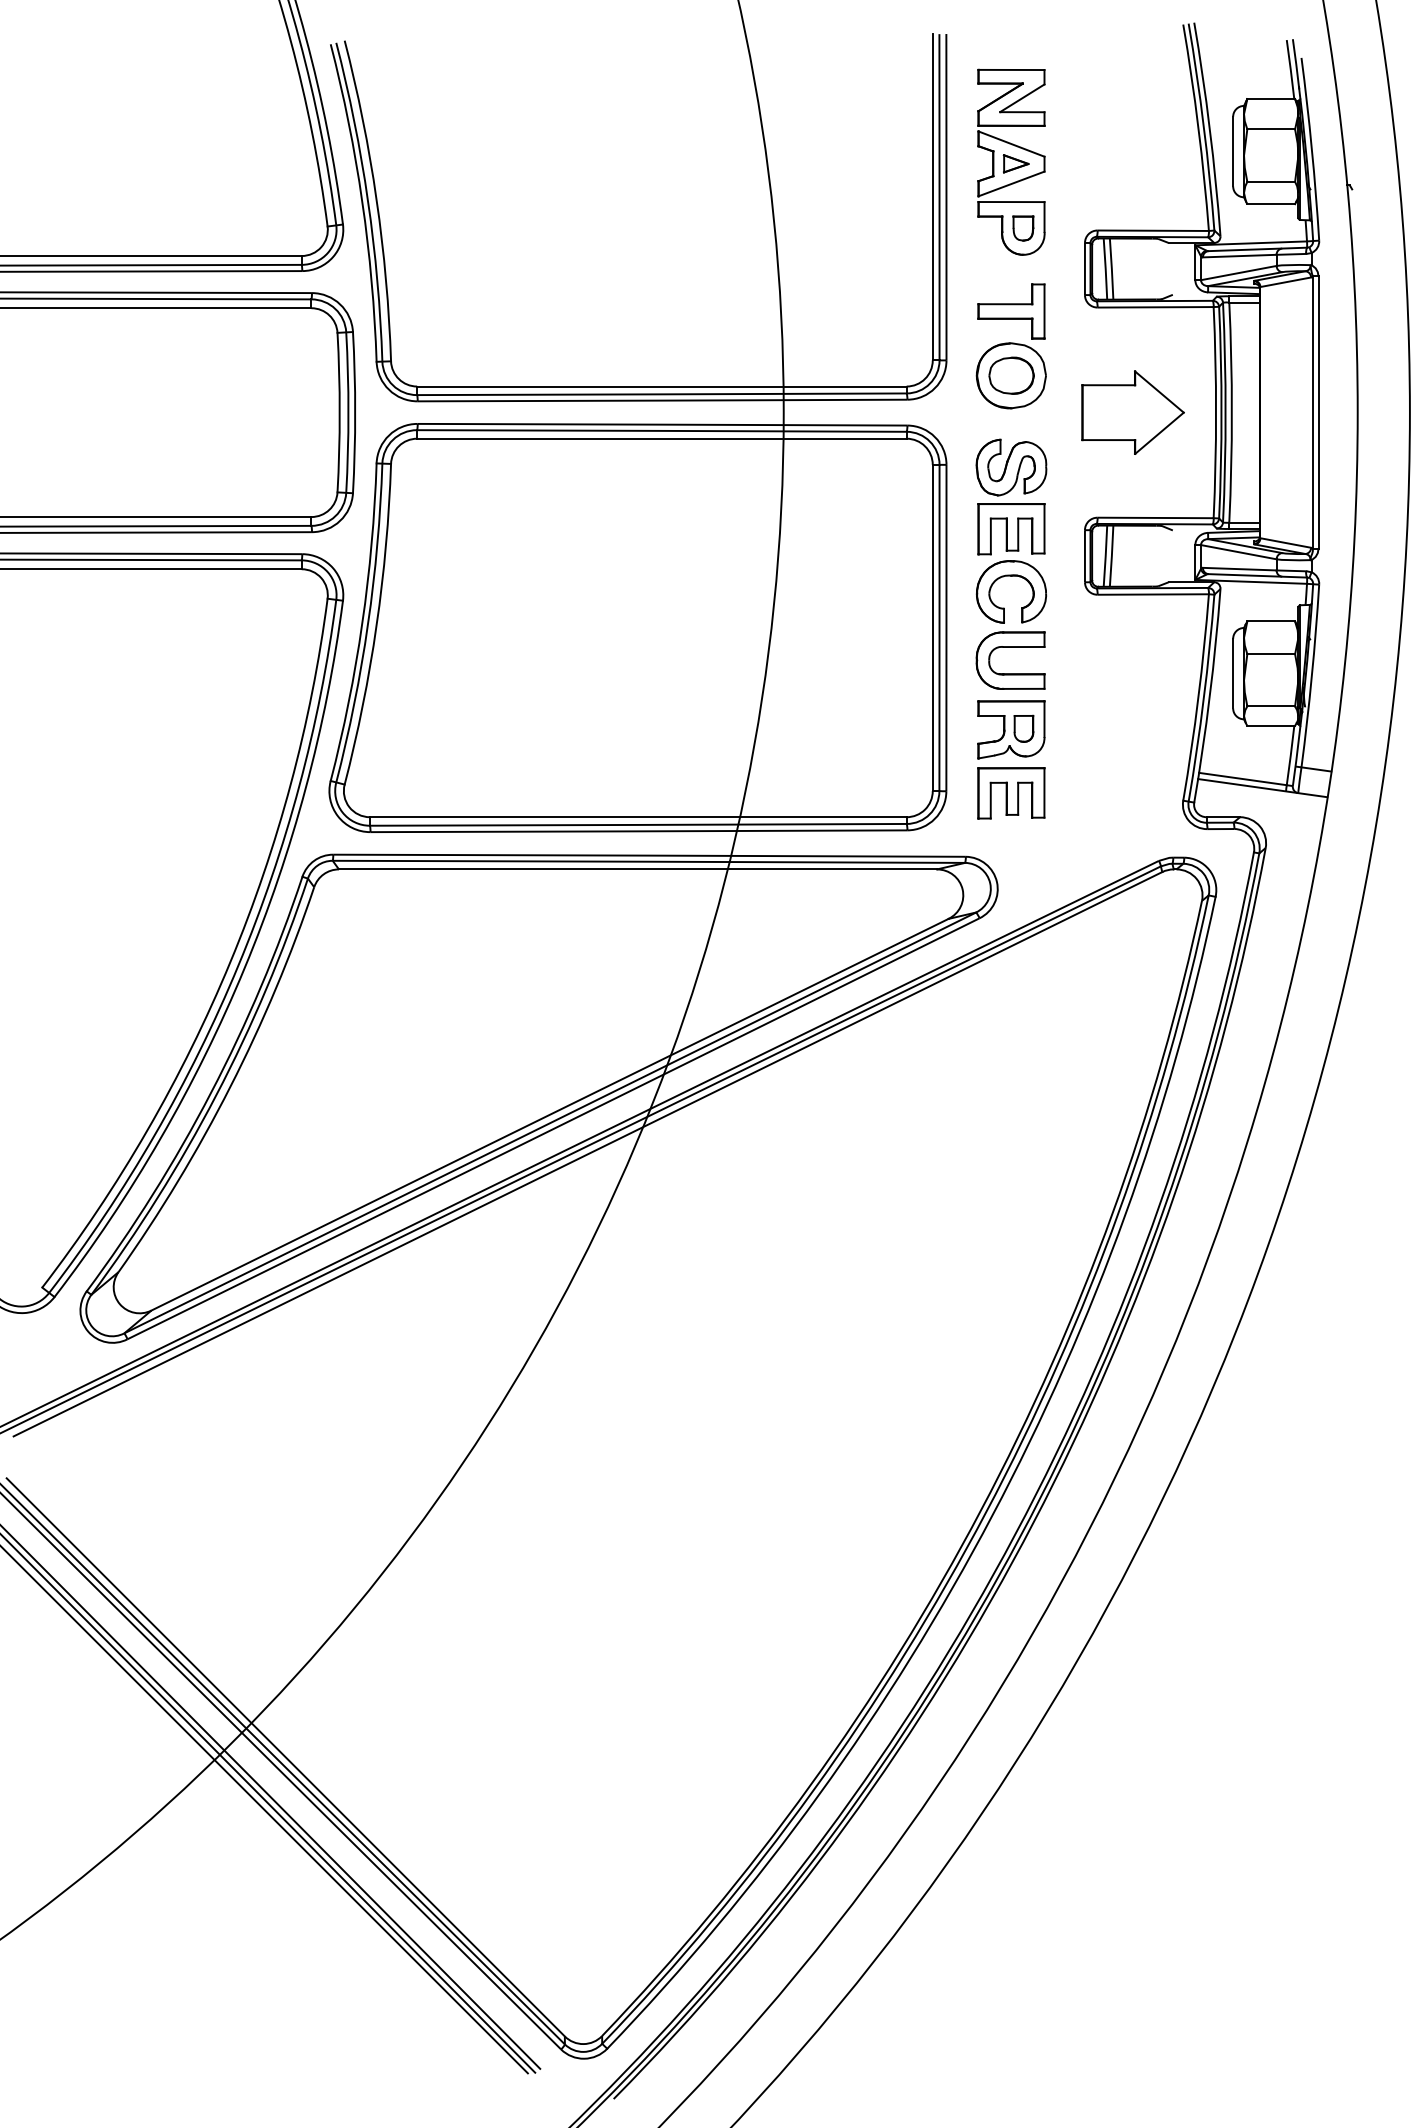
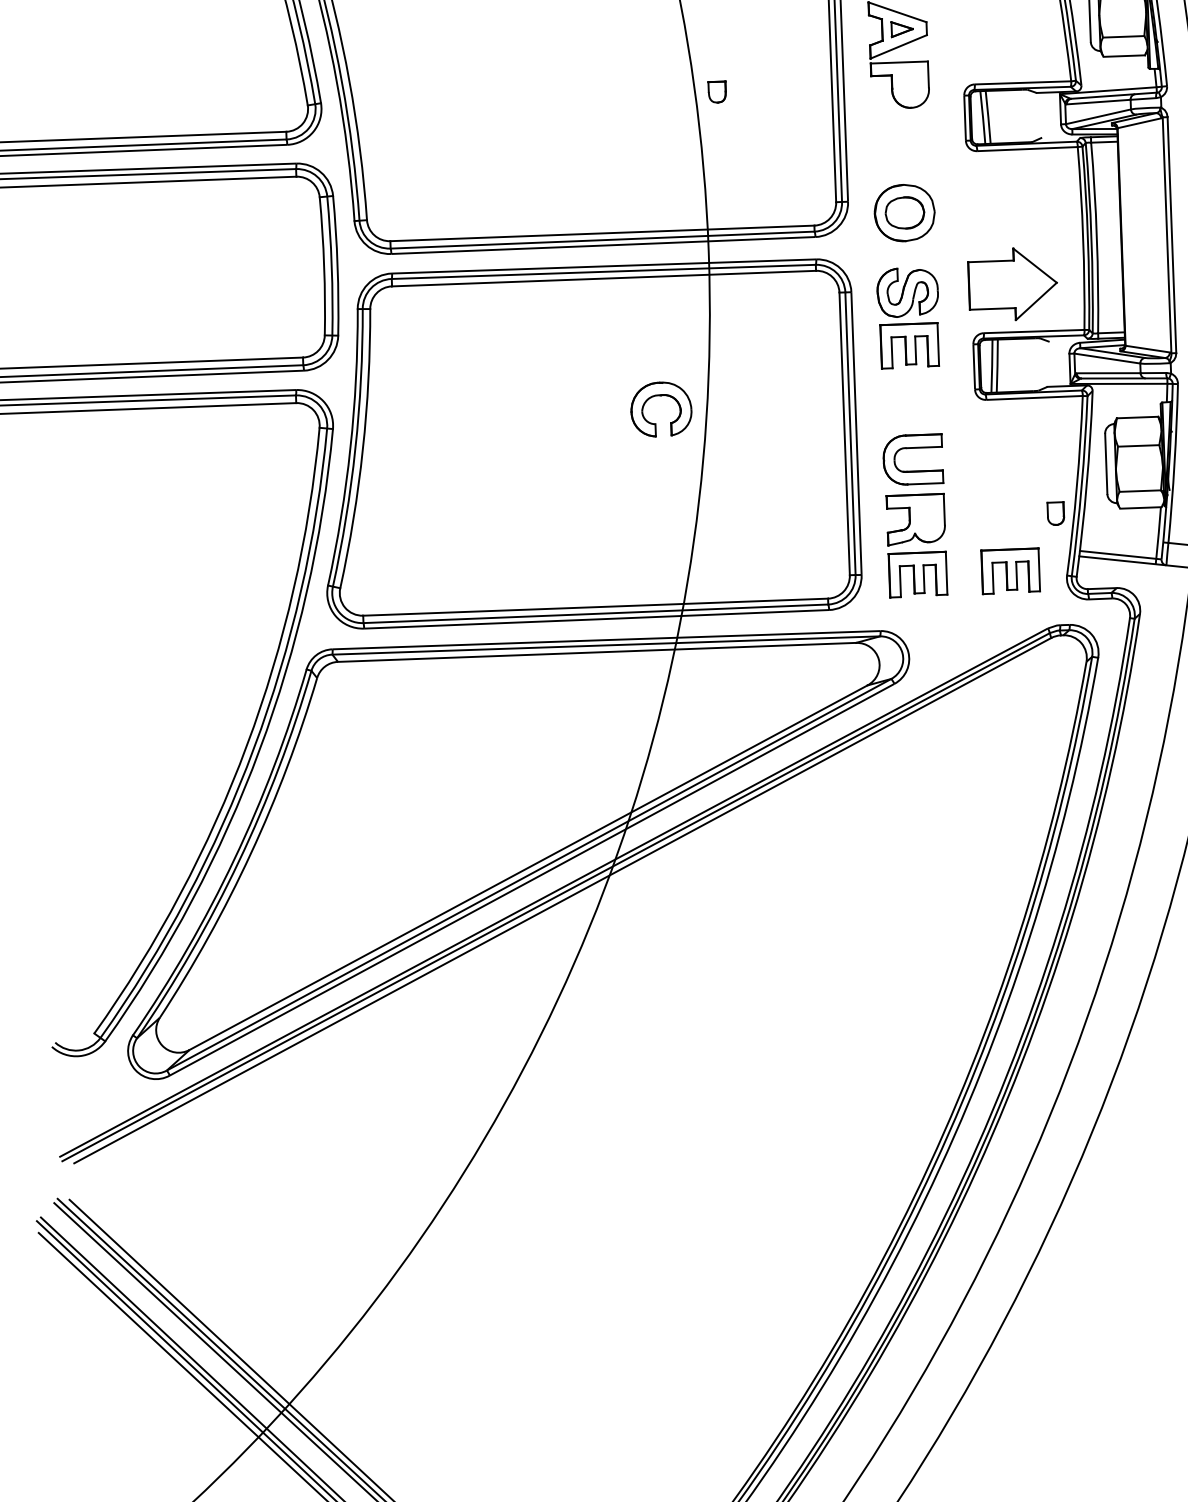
part: (1023, 228) -> (717, 92), moved
part: (1011, 311) -> (902, 157), removed
part: (1132, 412) -> (1012, 284), moved
part: (1010, 576) -> (660, 396), moved
part: (1023, 728) -> (1055, 513), moved
part: (1118, 793) -> (1010, 571), added

